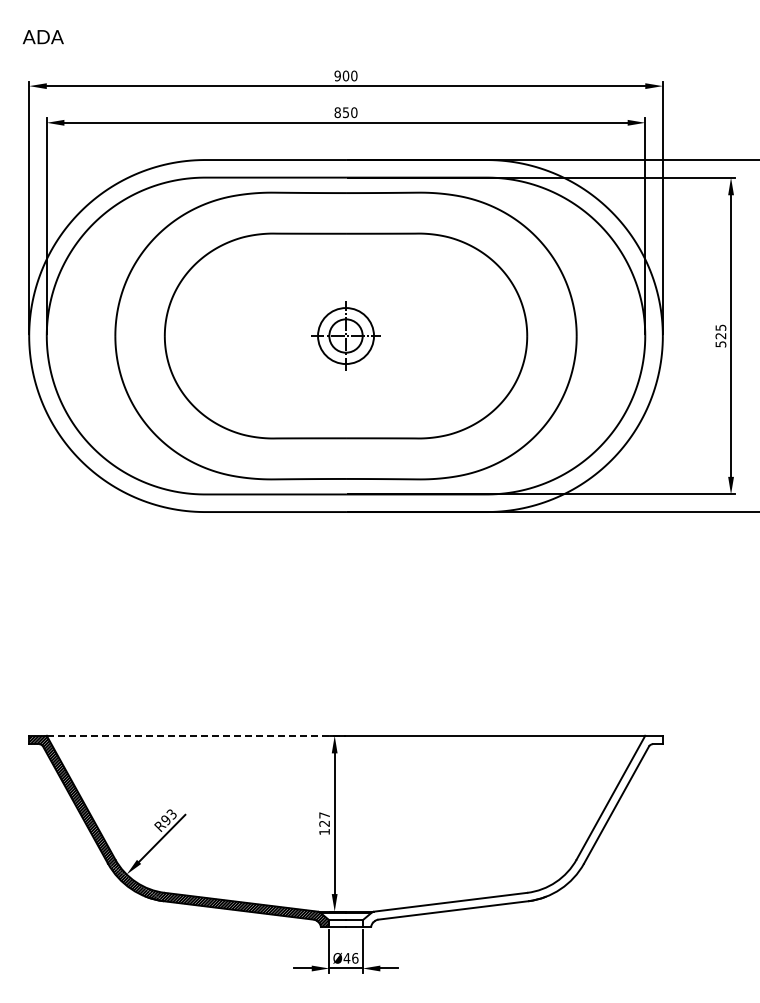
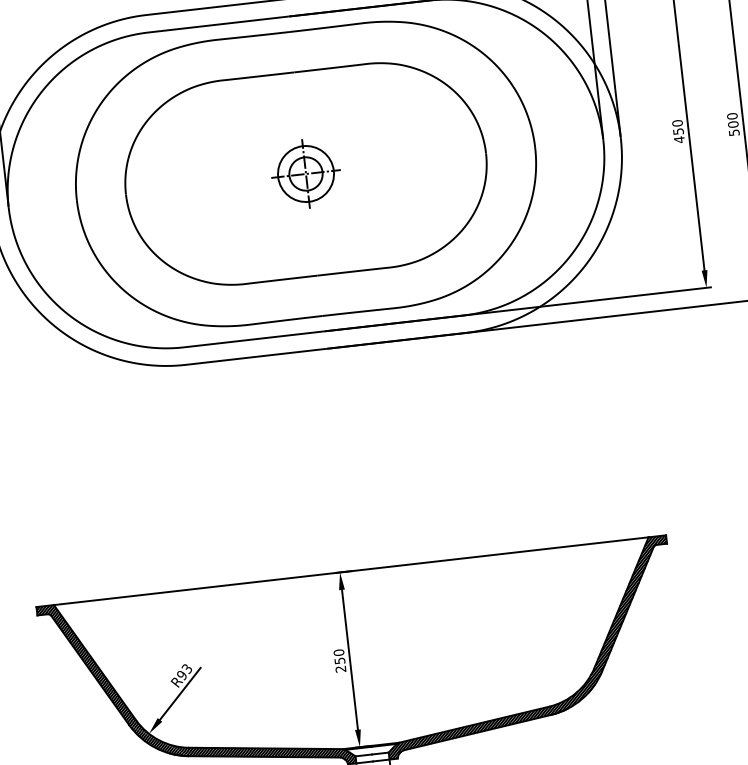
text: (720, 335) -> (678, 131), 525 -> 450
line: (196, 735) -> (202, 587), dashed -> solid
text: (324, 823) -> (339, 660), 127 -> 250
hatch: (512, 831) -> (527, 647), added

